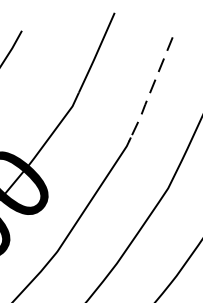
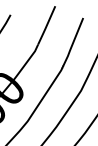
line: (152, 90) -> (73, 43), dashed -> solid

